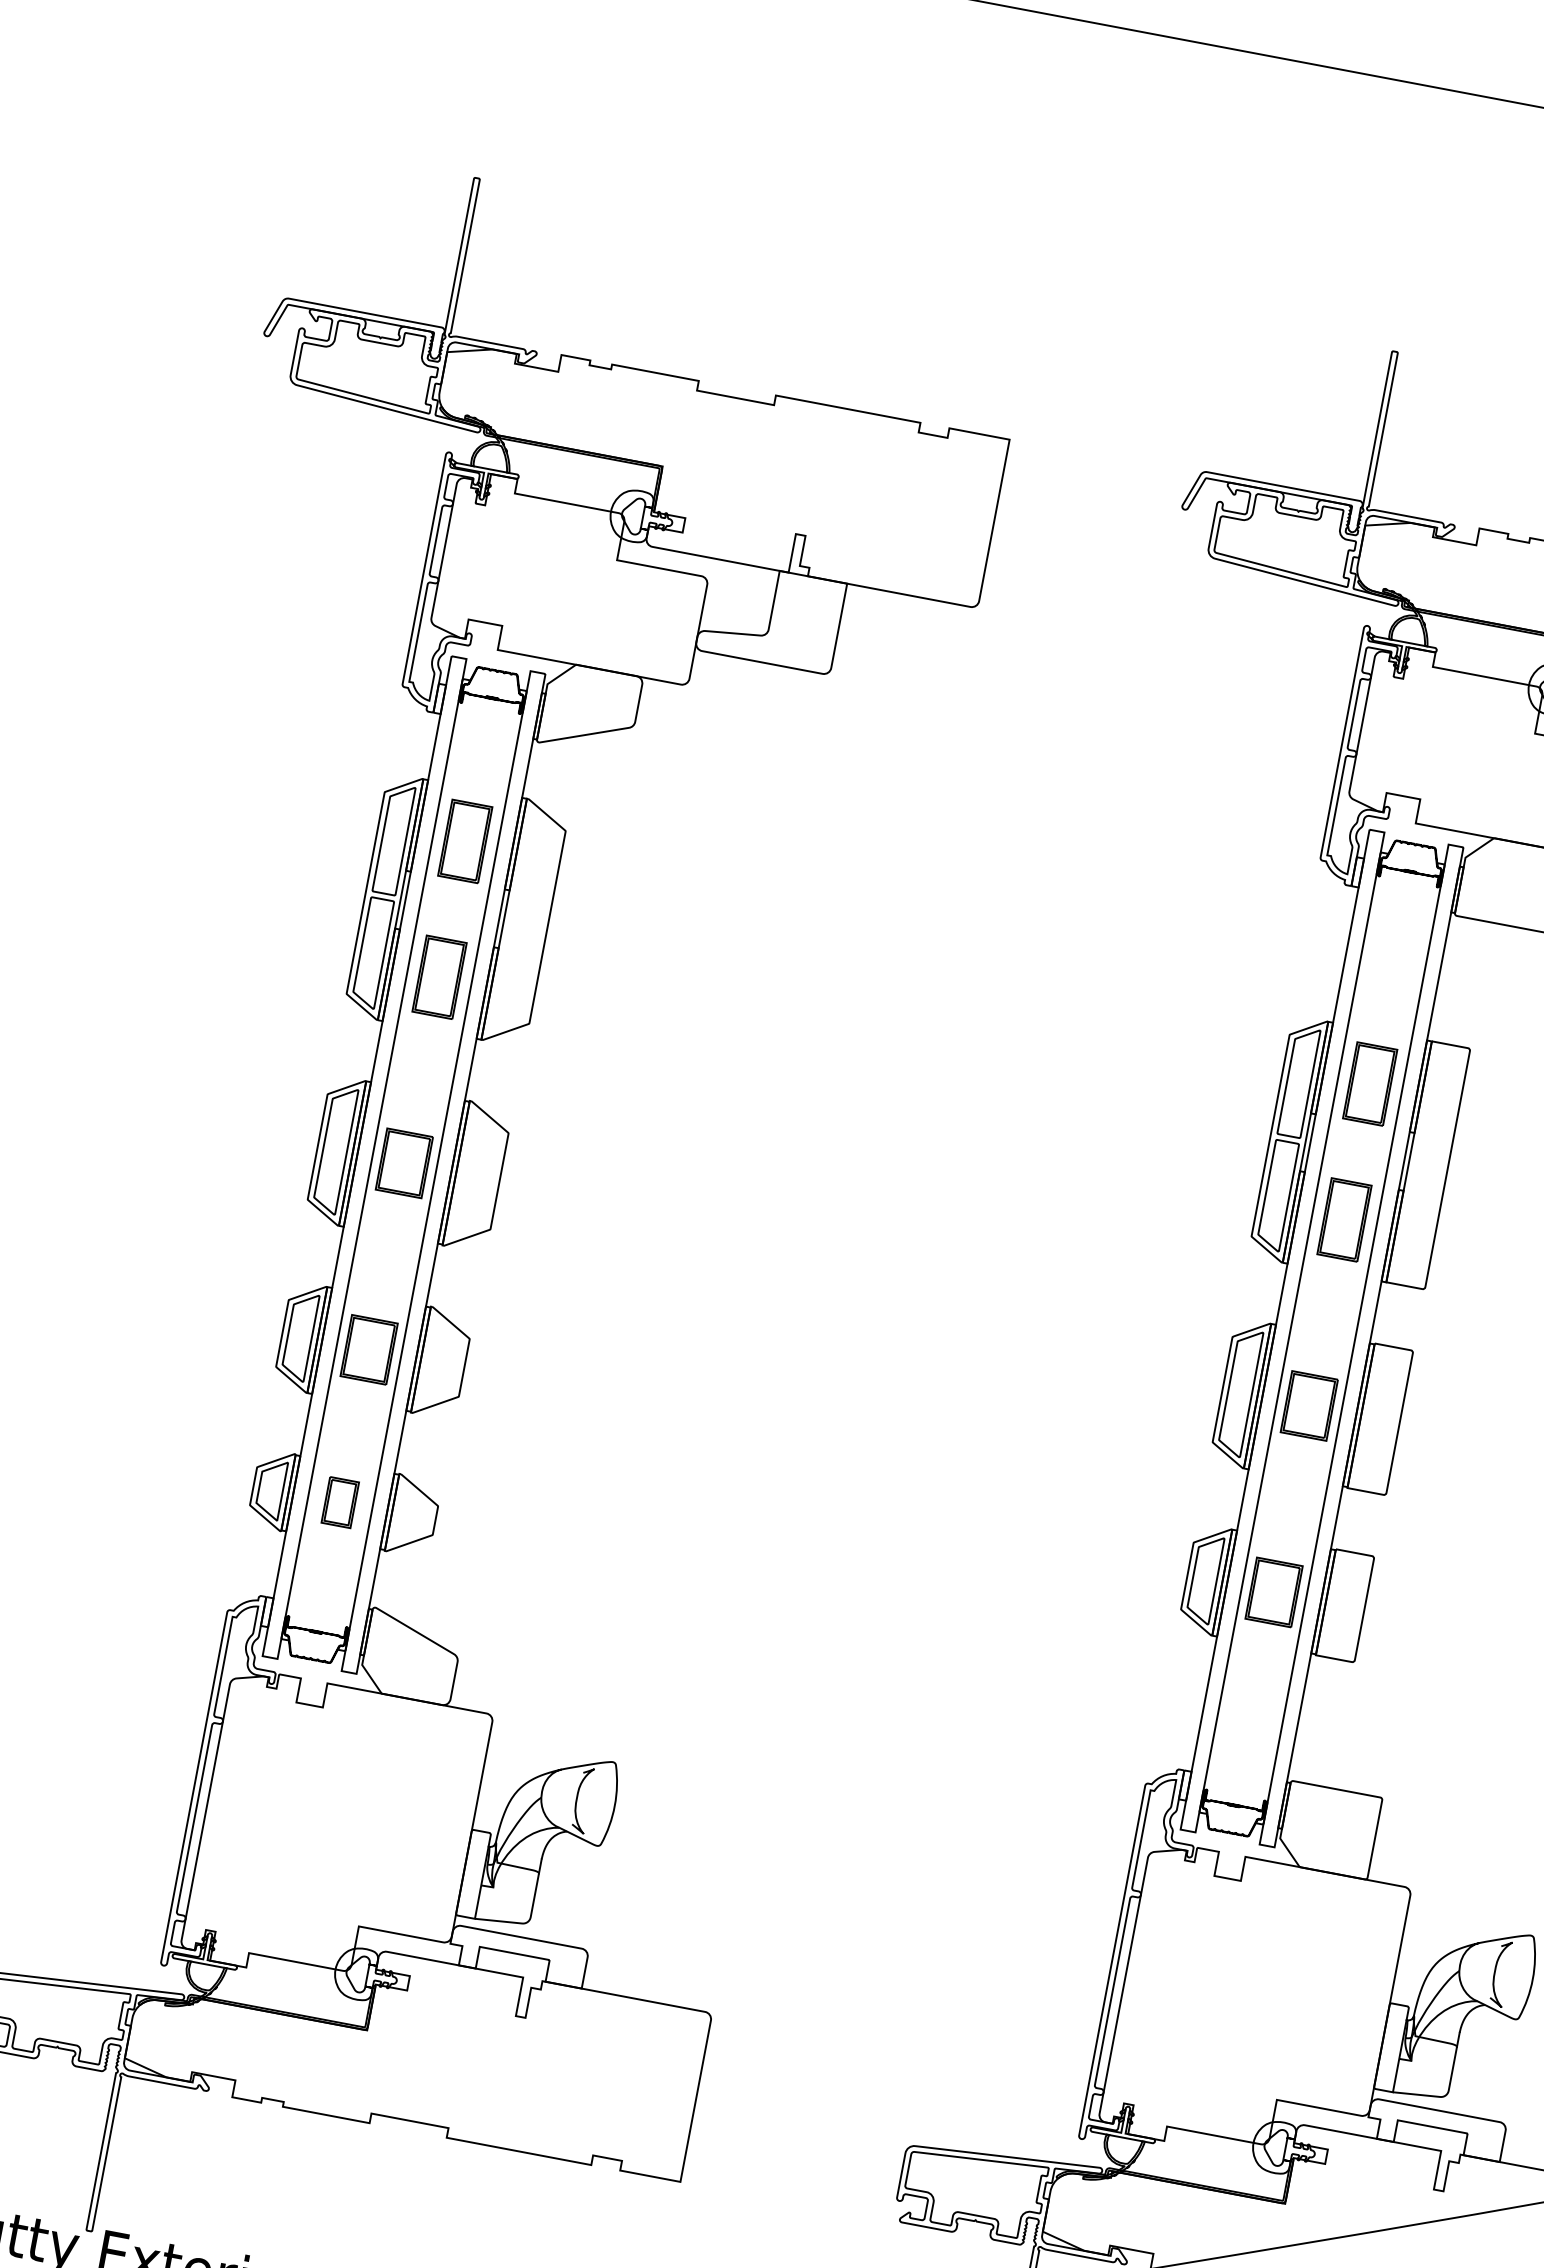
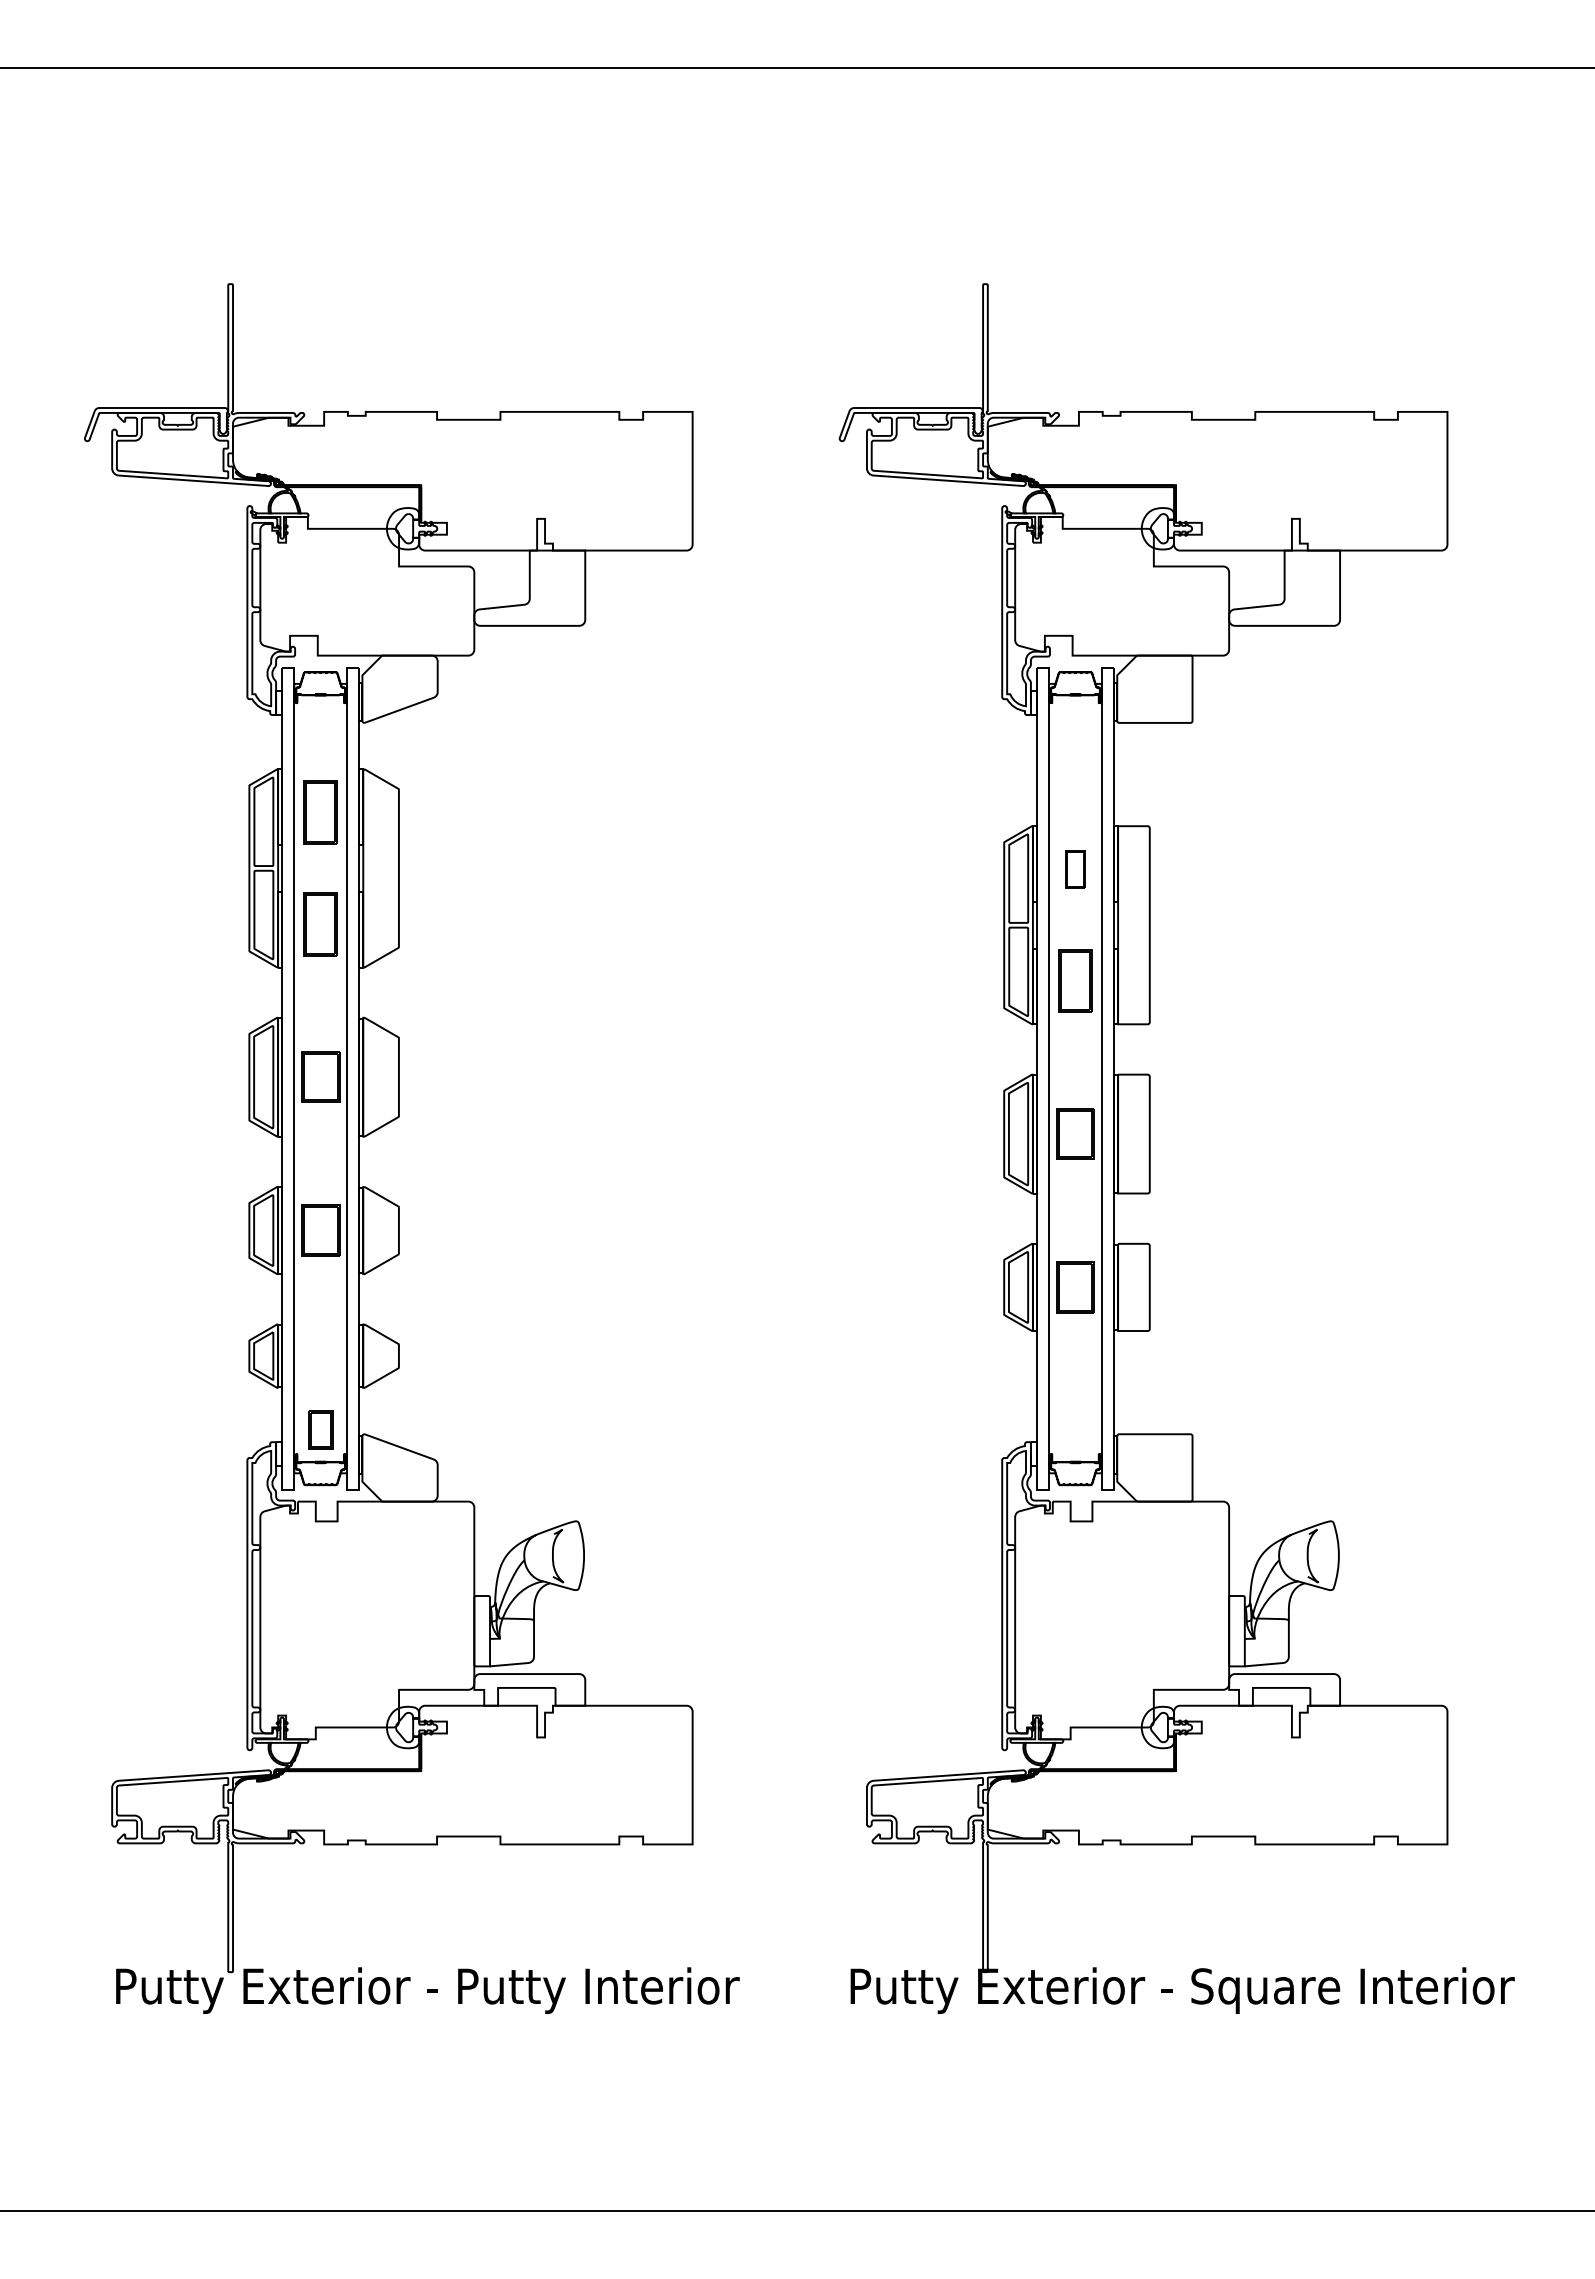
part: (1370, 1084) -> (1075, 869), size x0.6
part: (340, 1501) -> (320, 1429), moved

